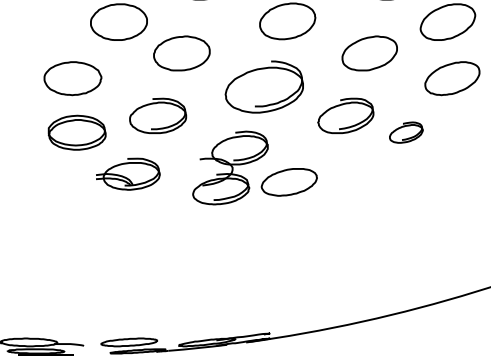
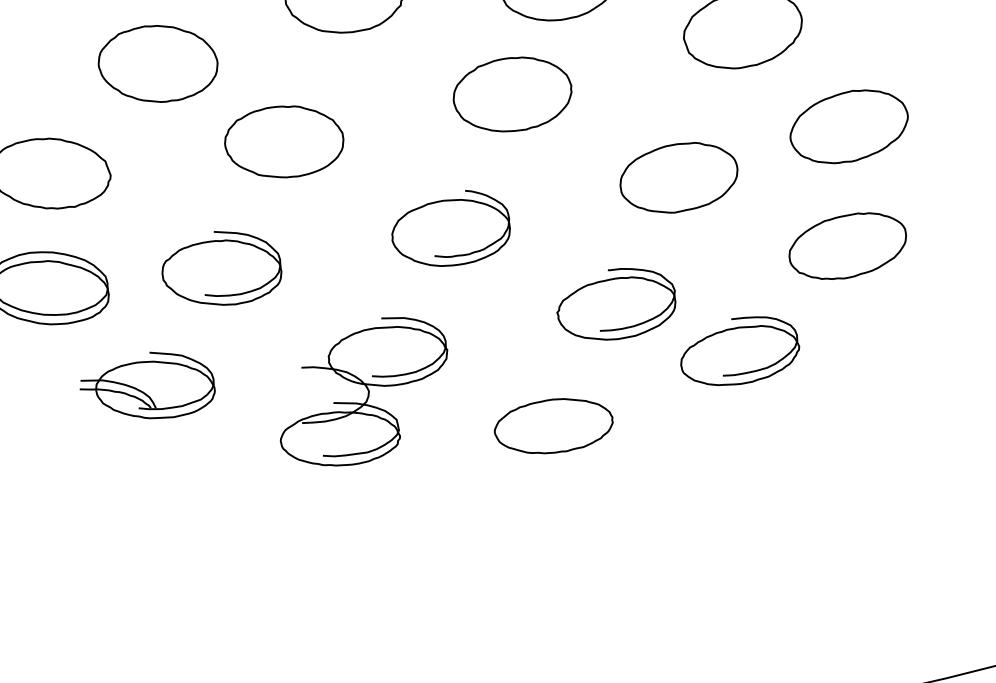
part: (264, 87) -> (451, 228), size x0.71
part: (406, 132) -> (741, 350), size x1.67
part: (288, 182) -> (551, 426), moved

